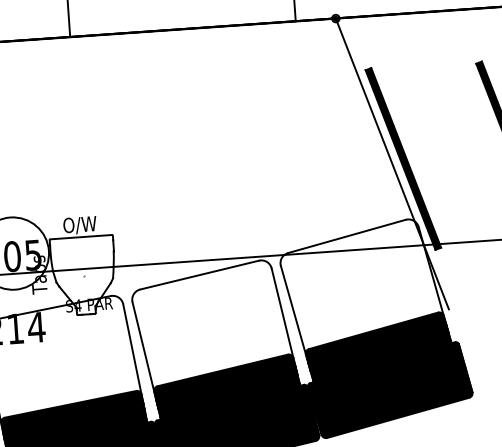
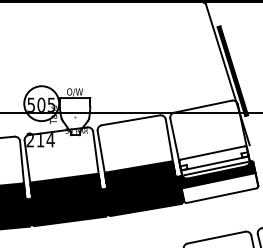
fill: (378, 350) -> (214, 162), removed
fill: (392, 403) -> (219, 188), removed

